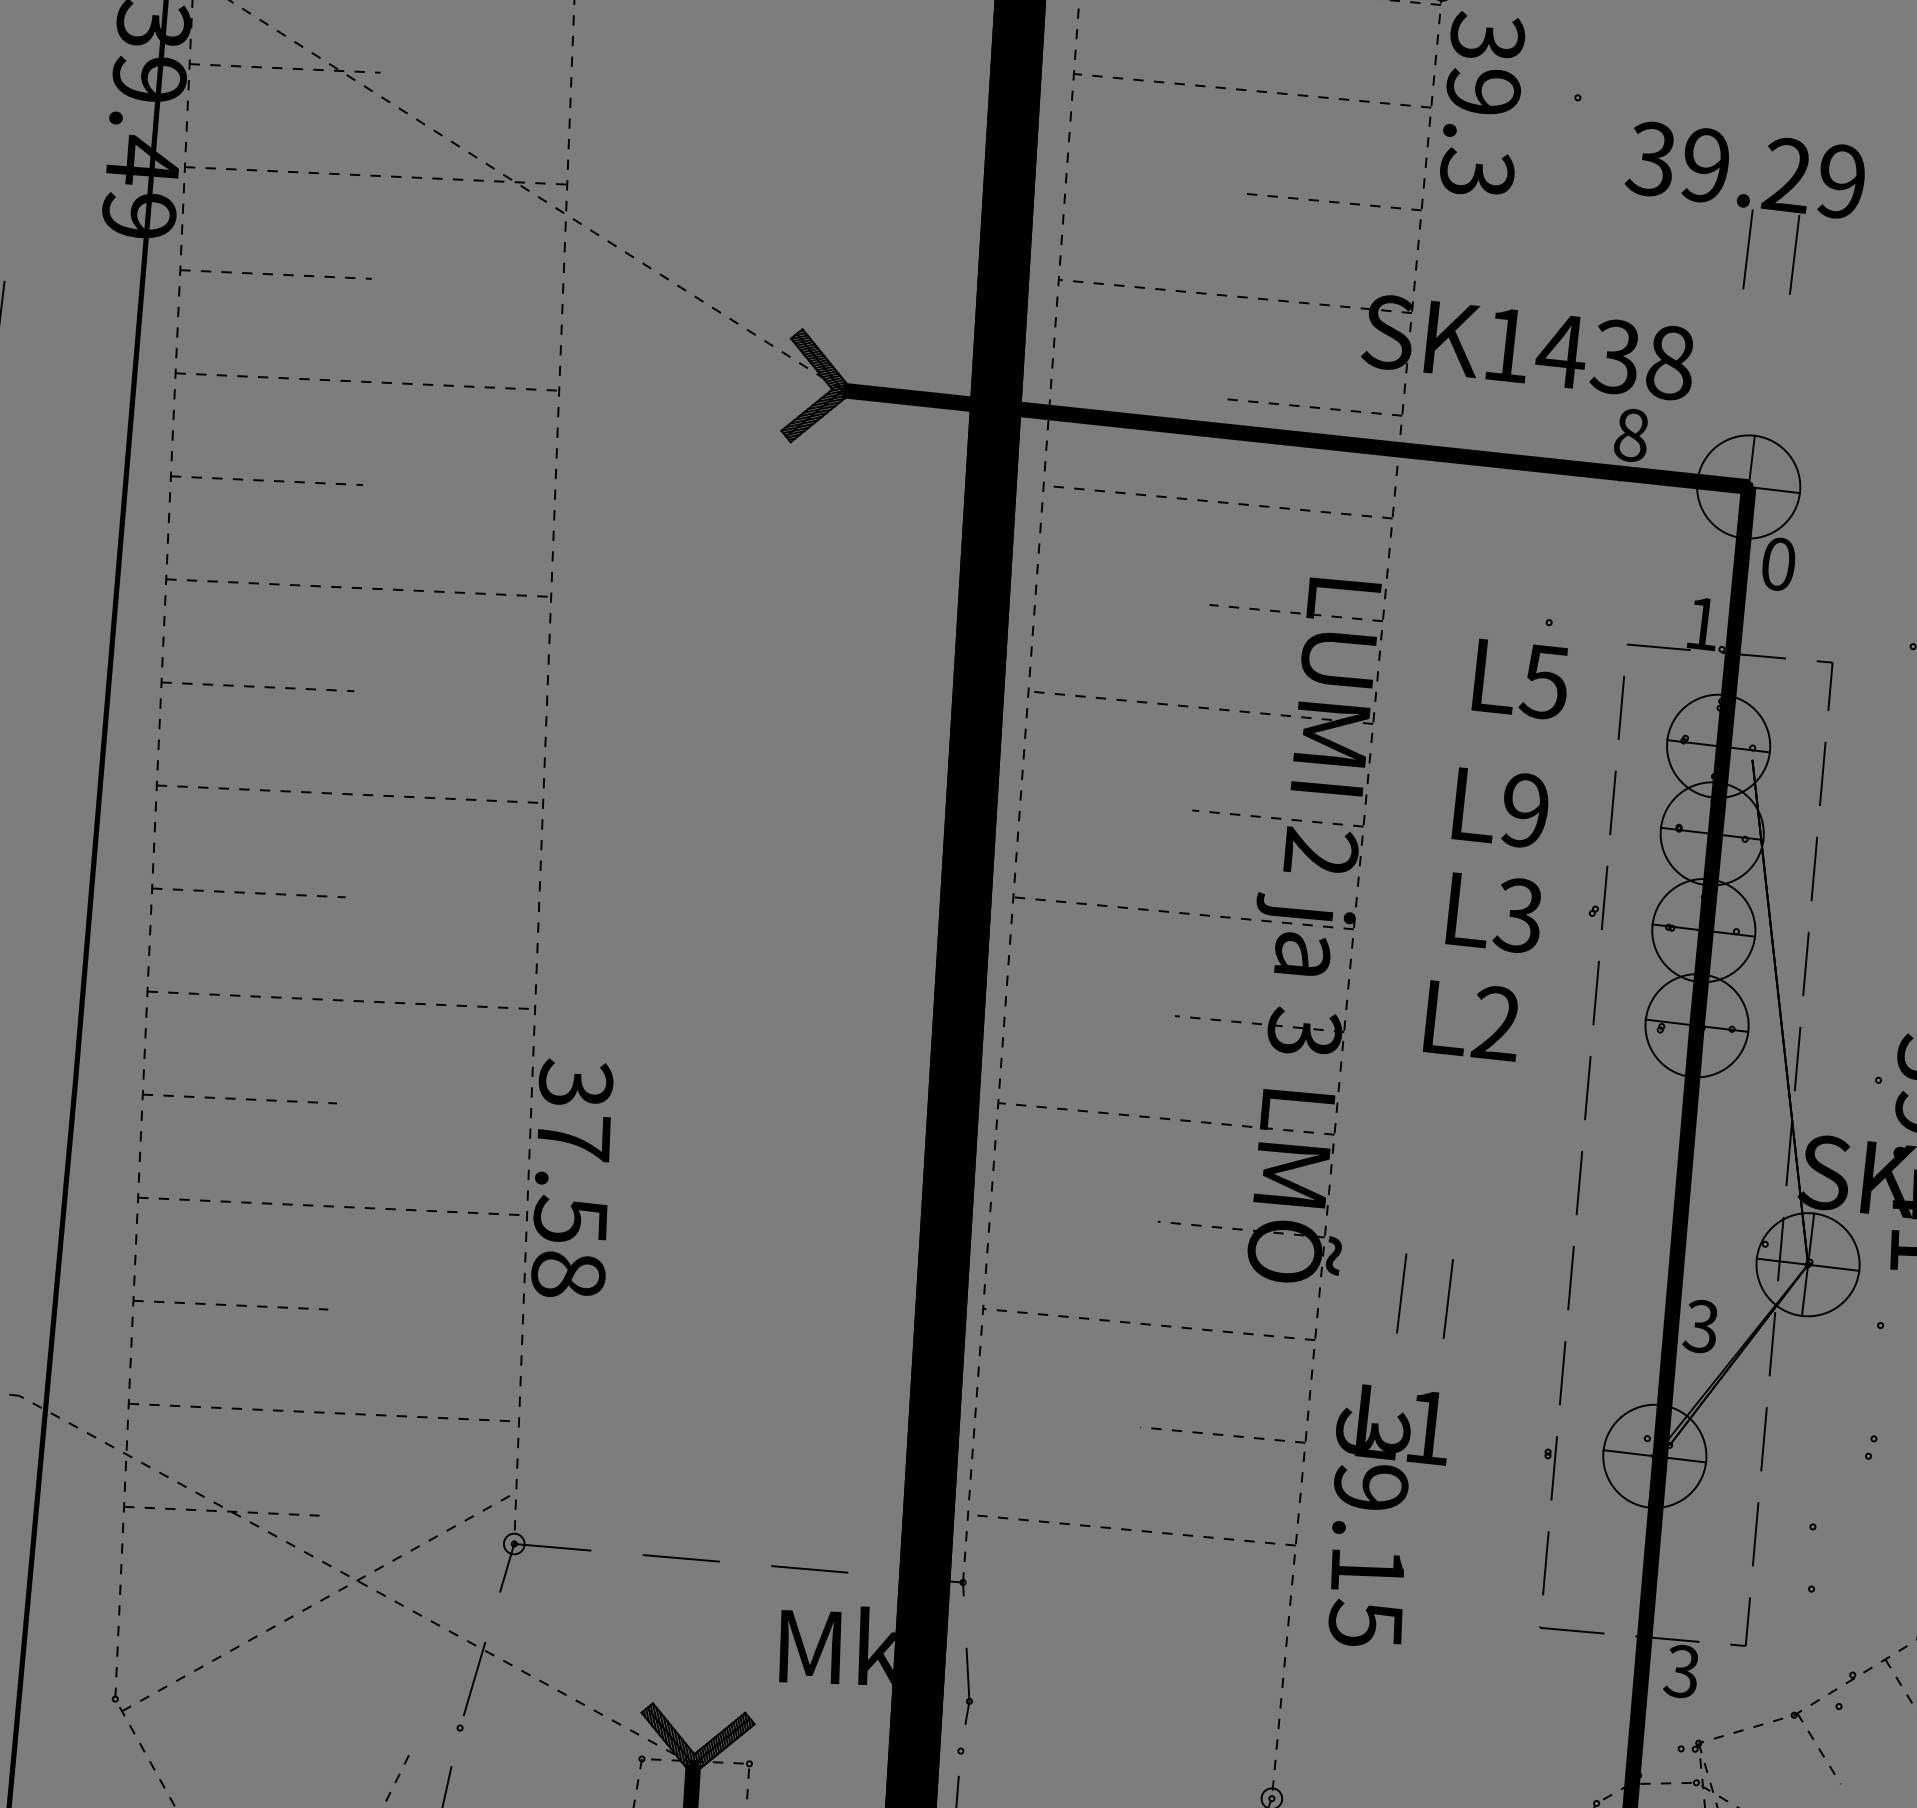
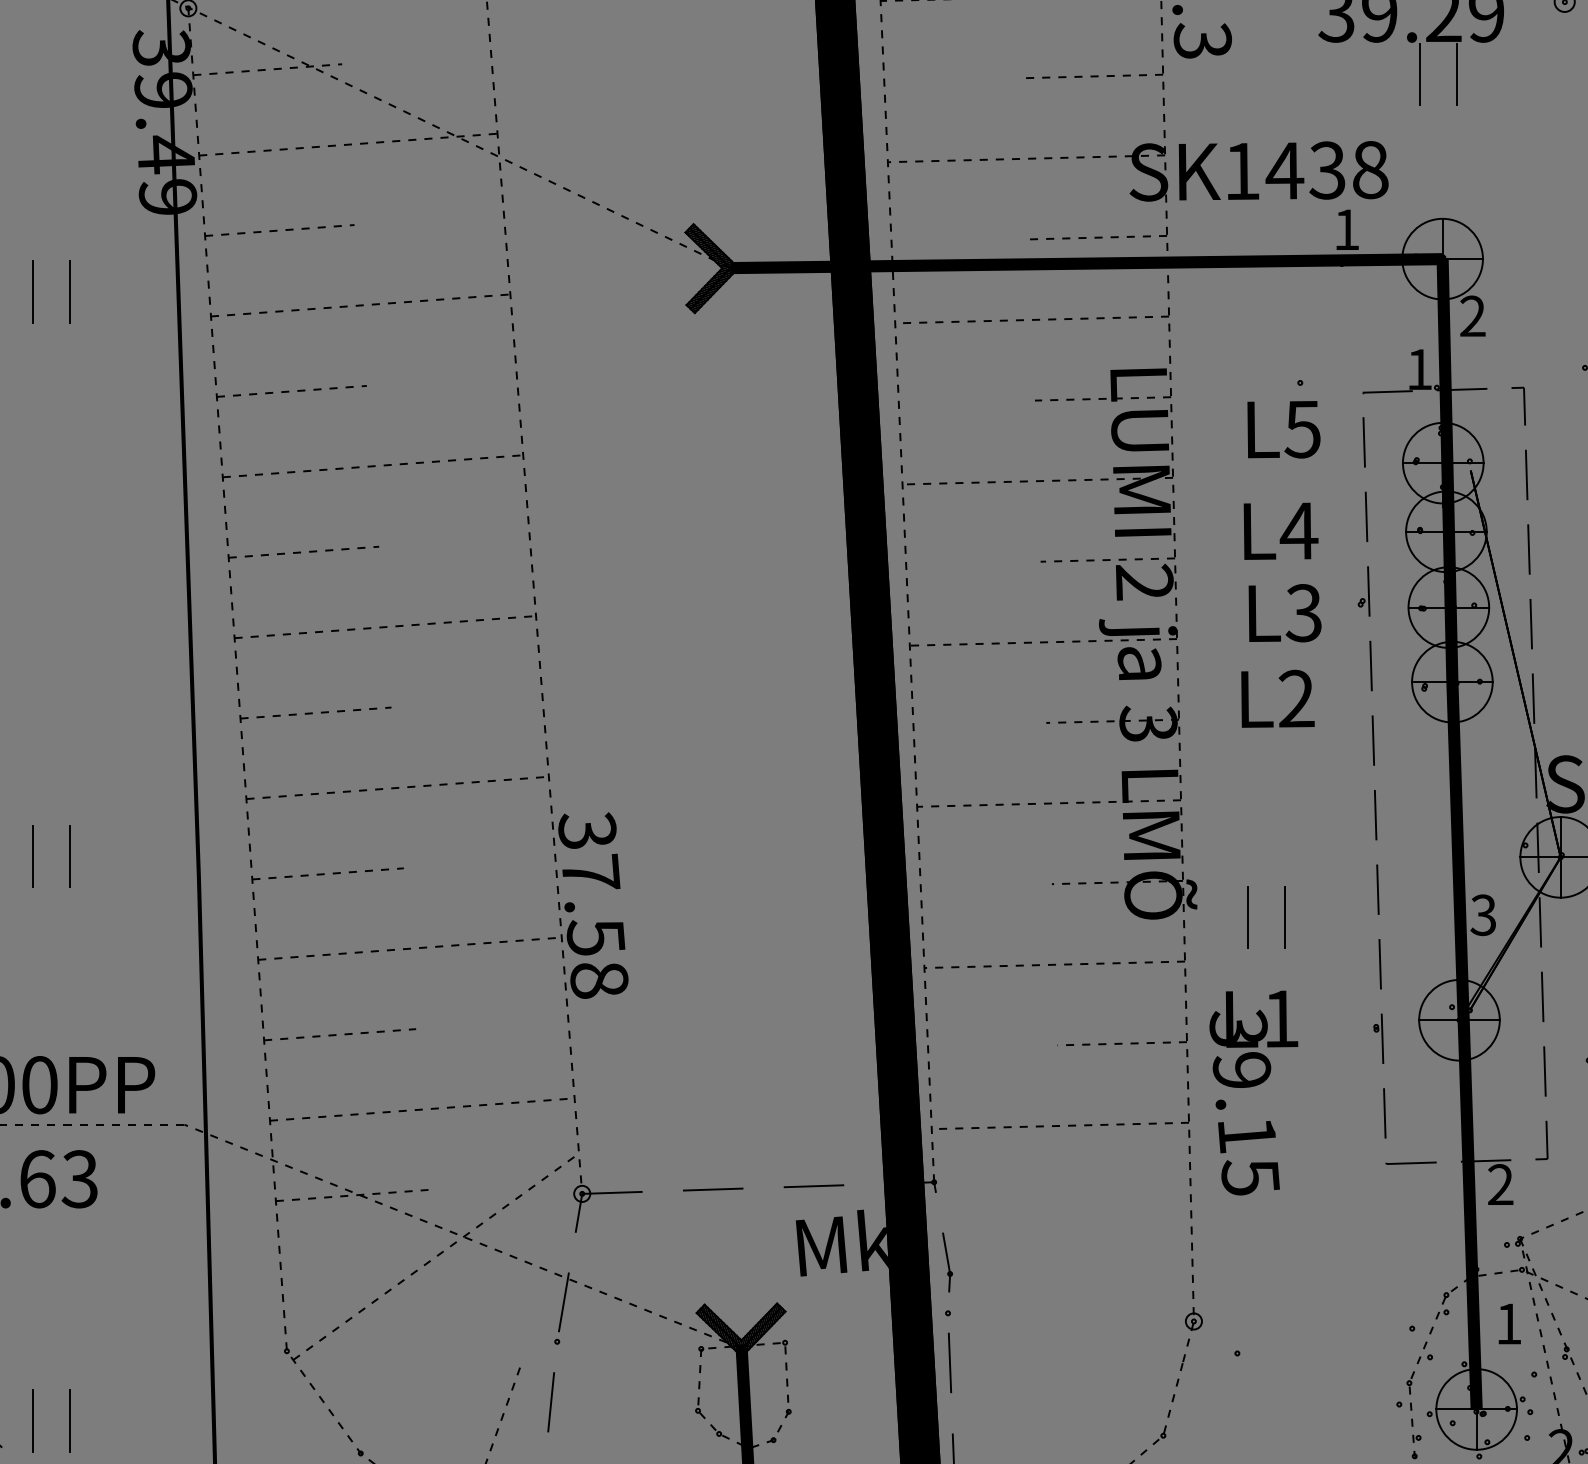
text: (1631, 434) -> (1346, 229), 8 -> 1
text: (1777, 564) -> (1472, 316), 0 -> 2
text: (1524, 811) -> (1298, 531), L9 -> L4
text: (1681, 1672) -> (1500, 1185), 3 -> 2

